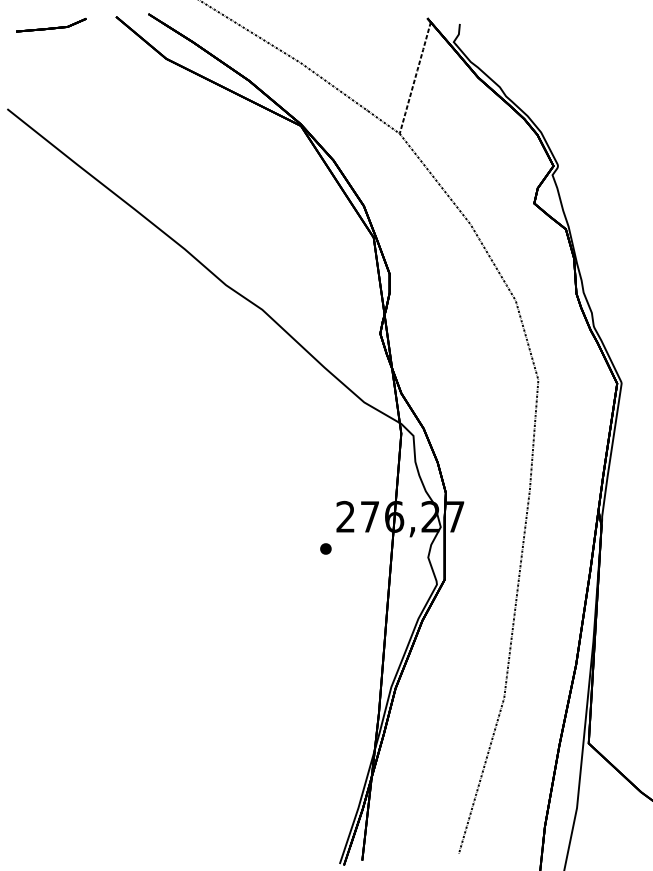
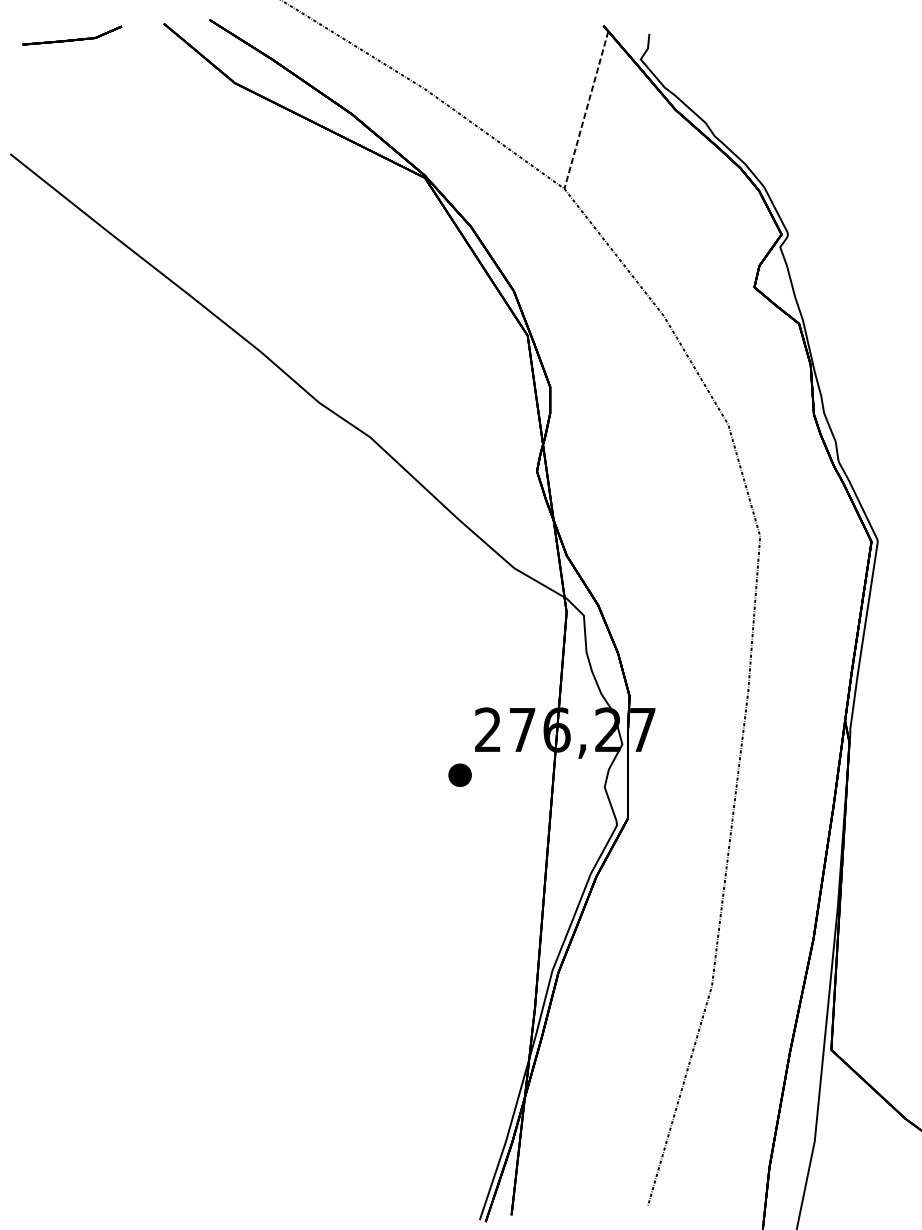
part: (325, 548) -> (459, 774), size x1.43

